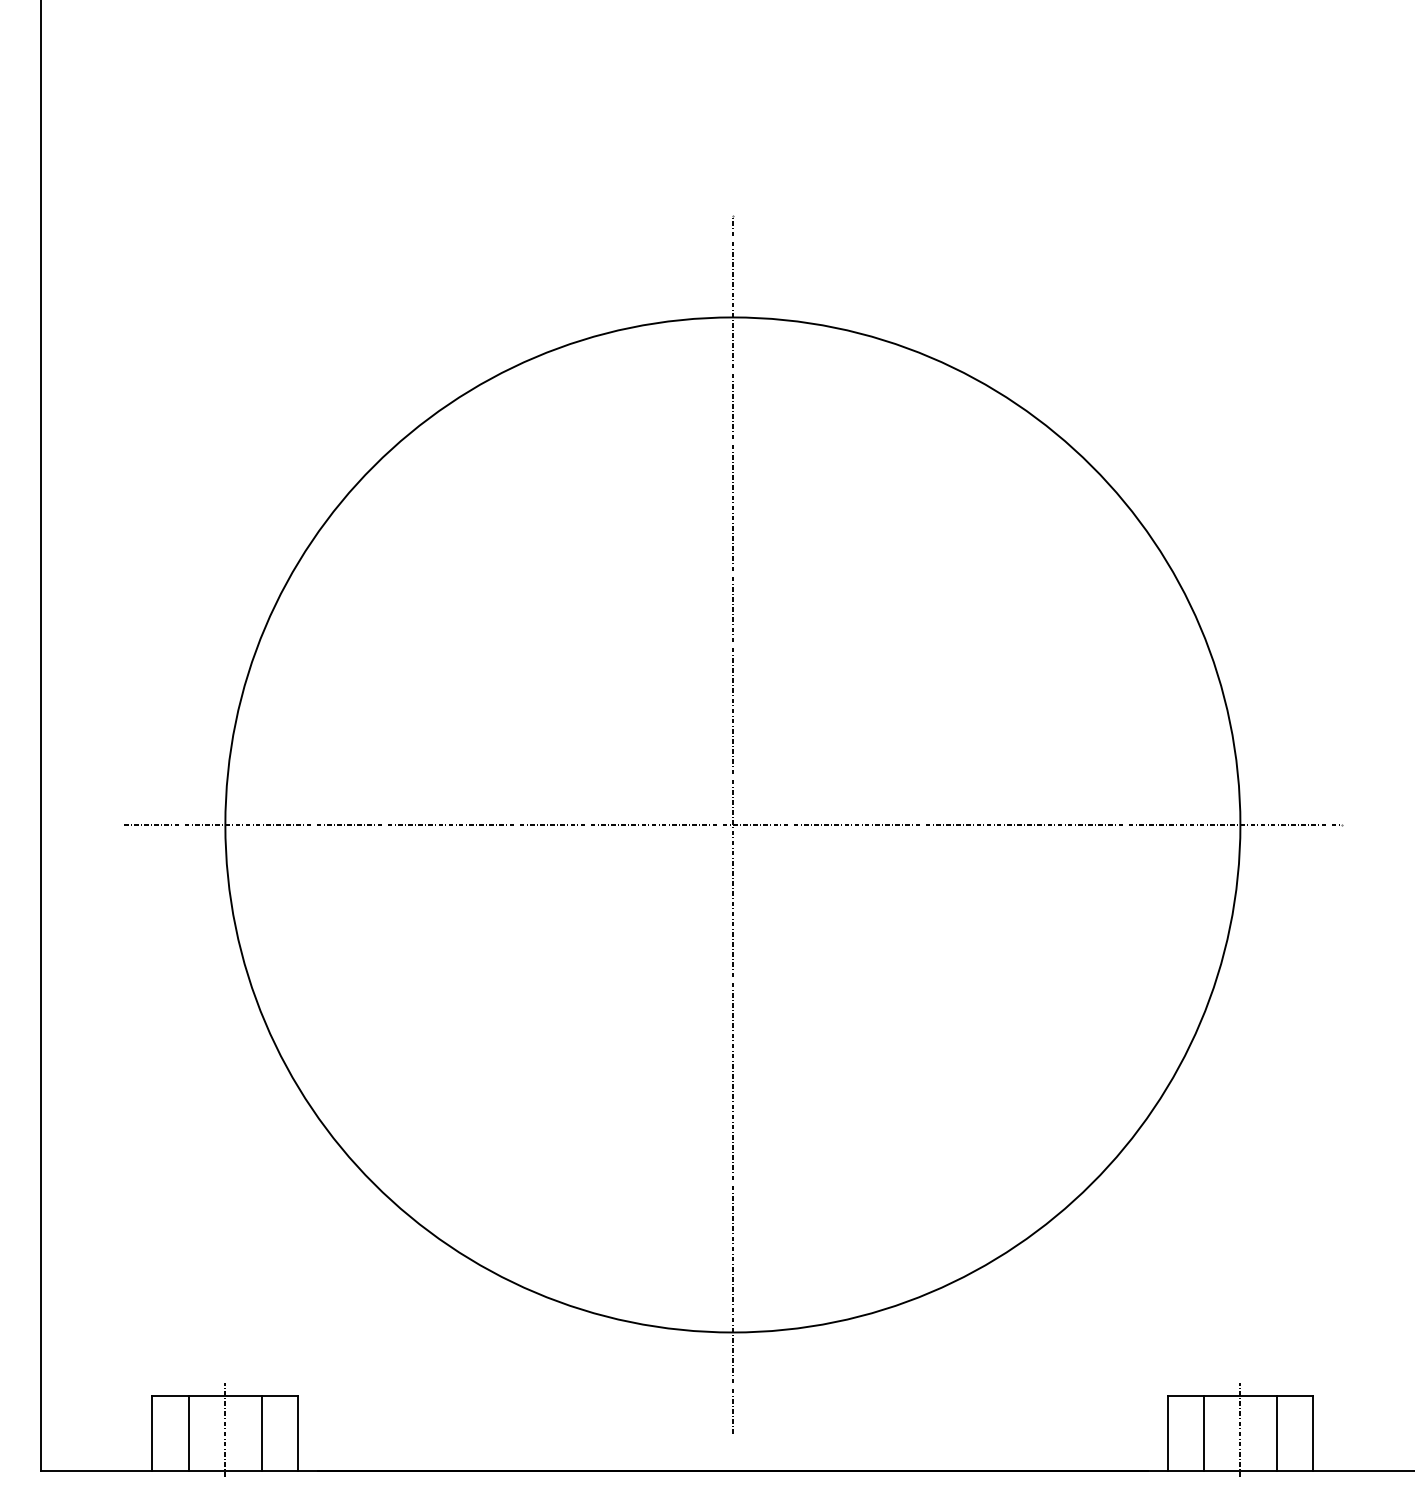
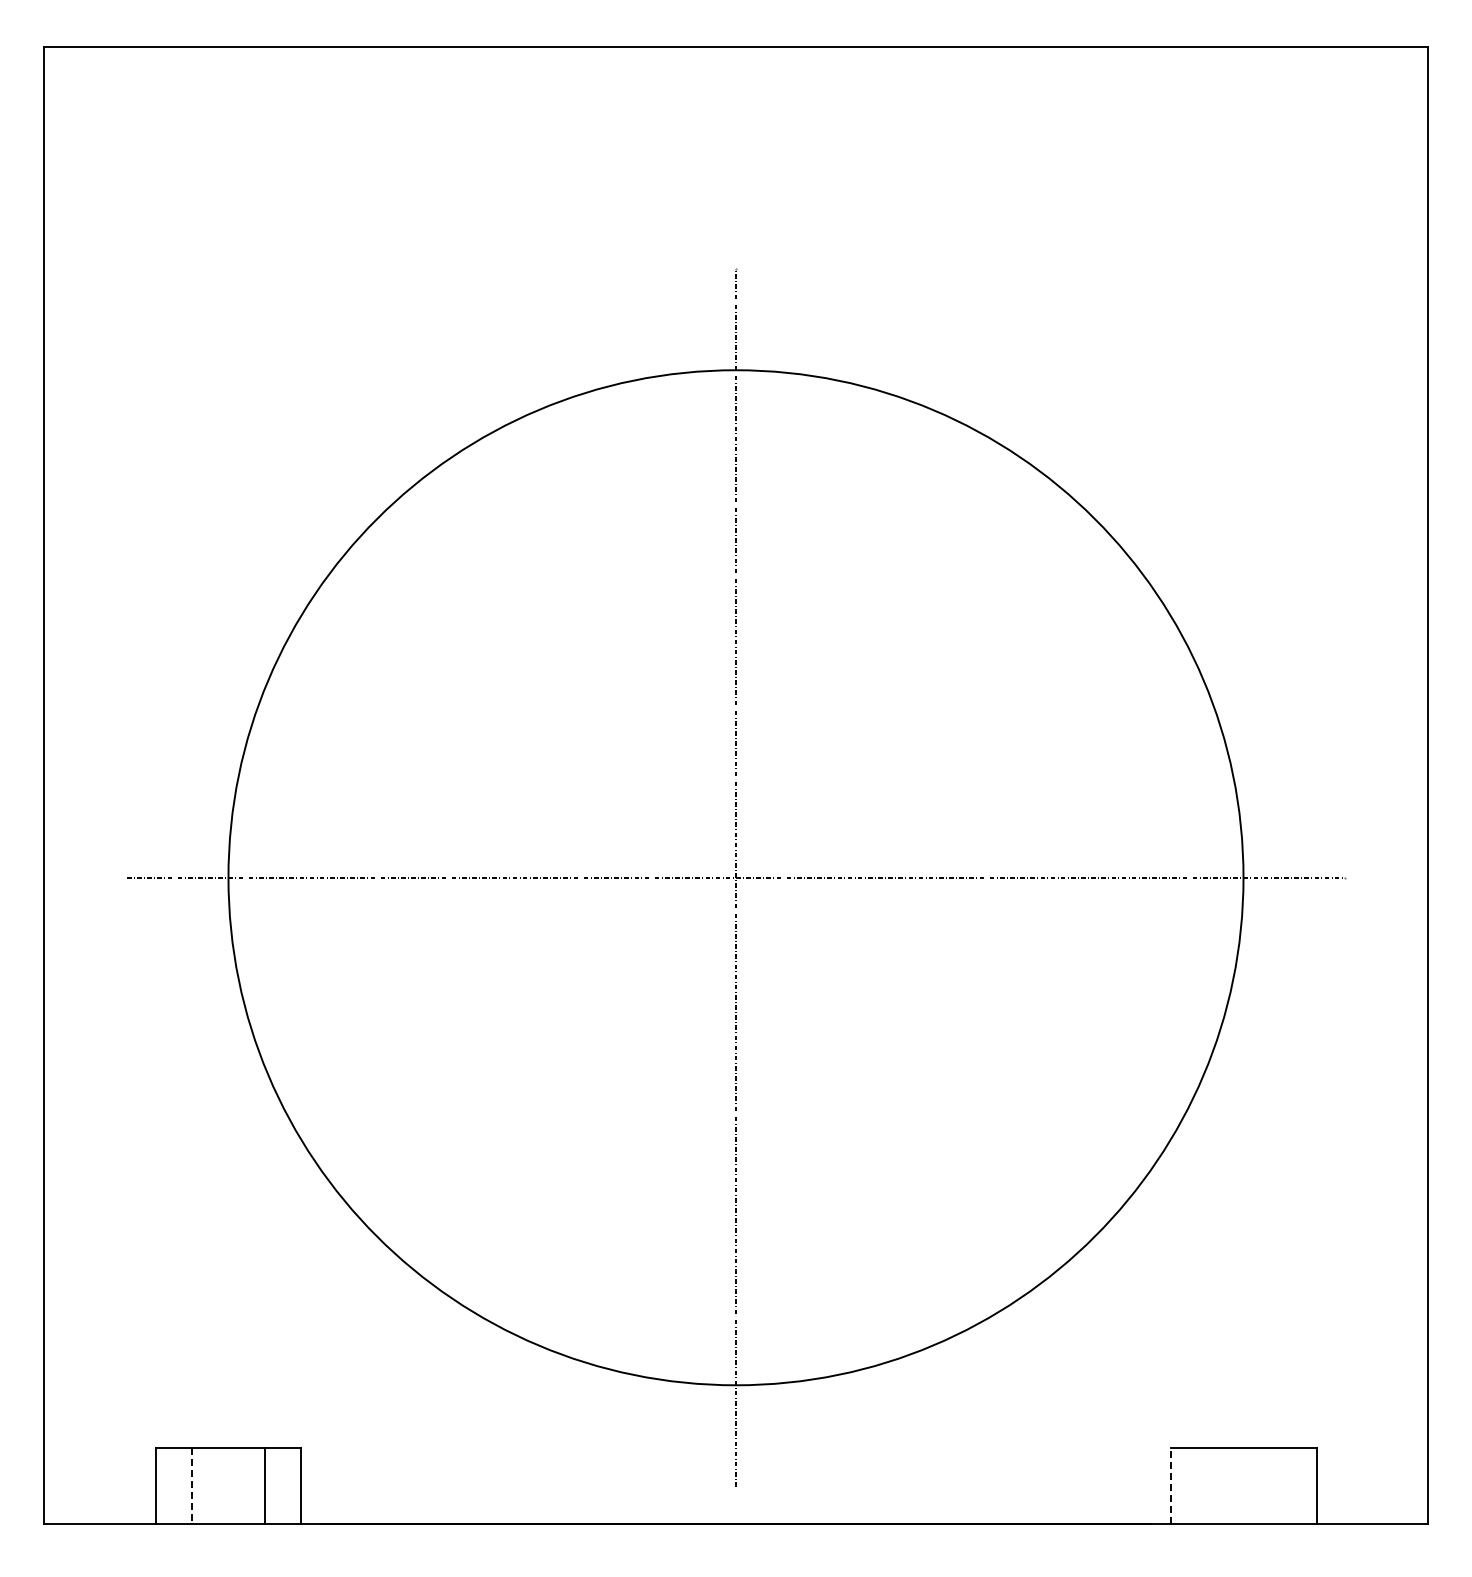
line: (225, 1429) -> (228, 1482), removed
line: (1240, 1429) -> (1243, 1482), removed
line: (1204, 1432) -> (1207, 1485), removed
line: (1276, 1432) -> (1279, 1485), removed
line: (189, 1433) -> (192, 1486), solid -> dashed
line: (1167, 1433) -> (1170, 1486), solid -> dashed

